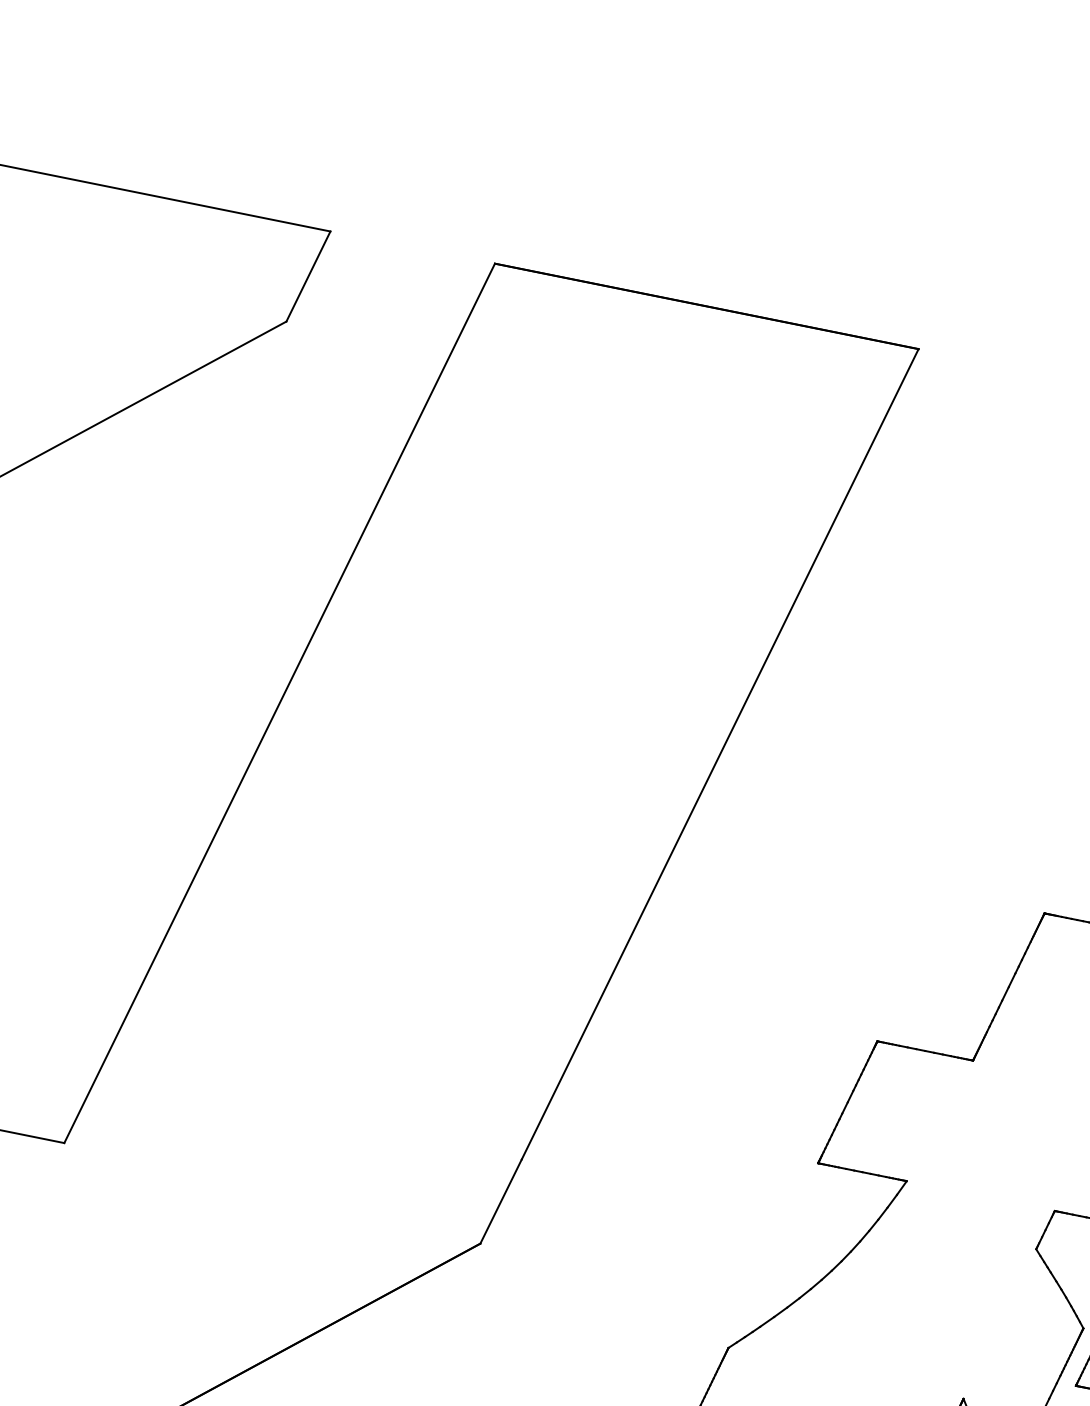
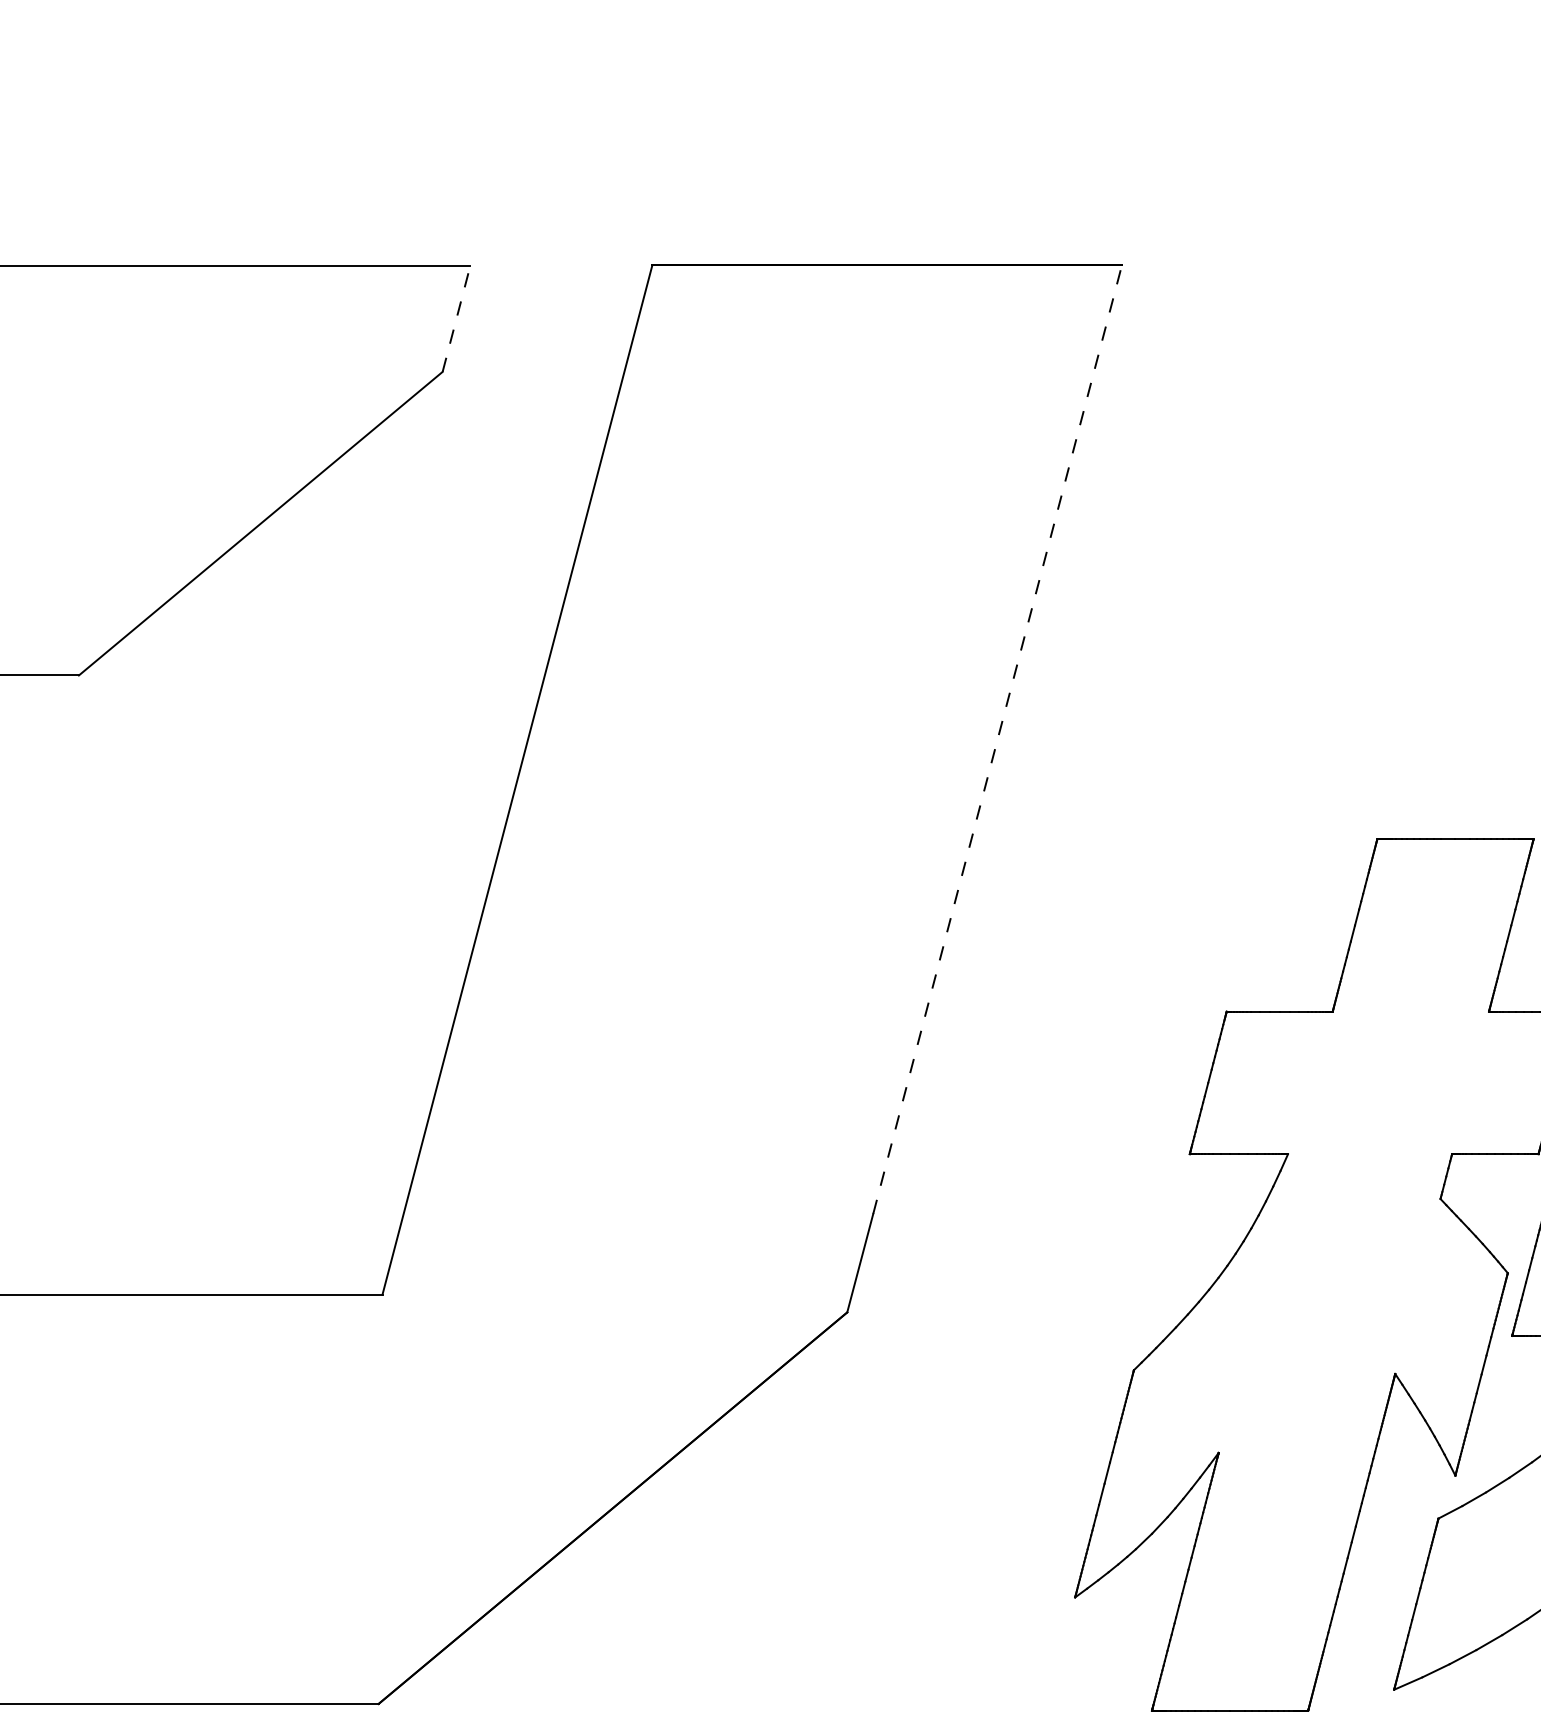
line: (308, 275) -> (456, 318), solid -> dashed
line: (720, 754) -> (997, 739), solid -> dashed

